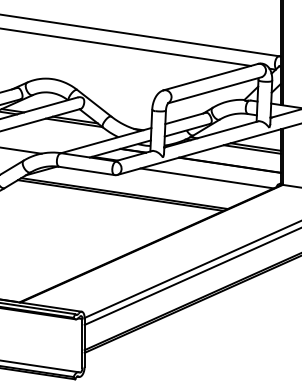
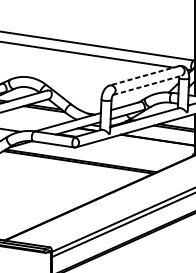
line: (210, 77) -> (144, 76), solid -> dashed
line: (215, 90) -> (147, 85), solid -> dashed
line: (206, 178) -> (141, 149), removed

